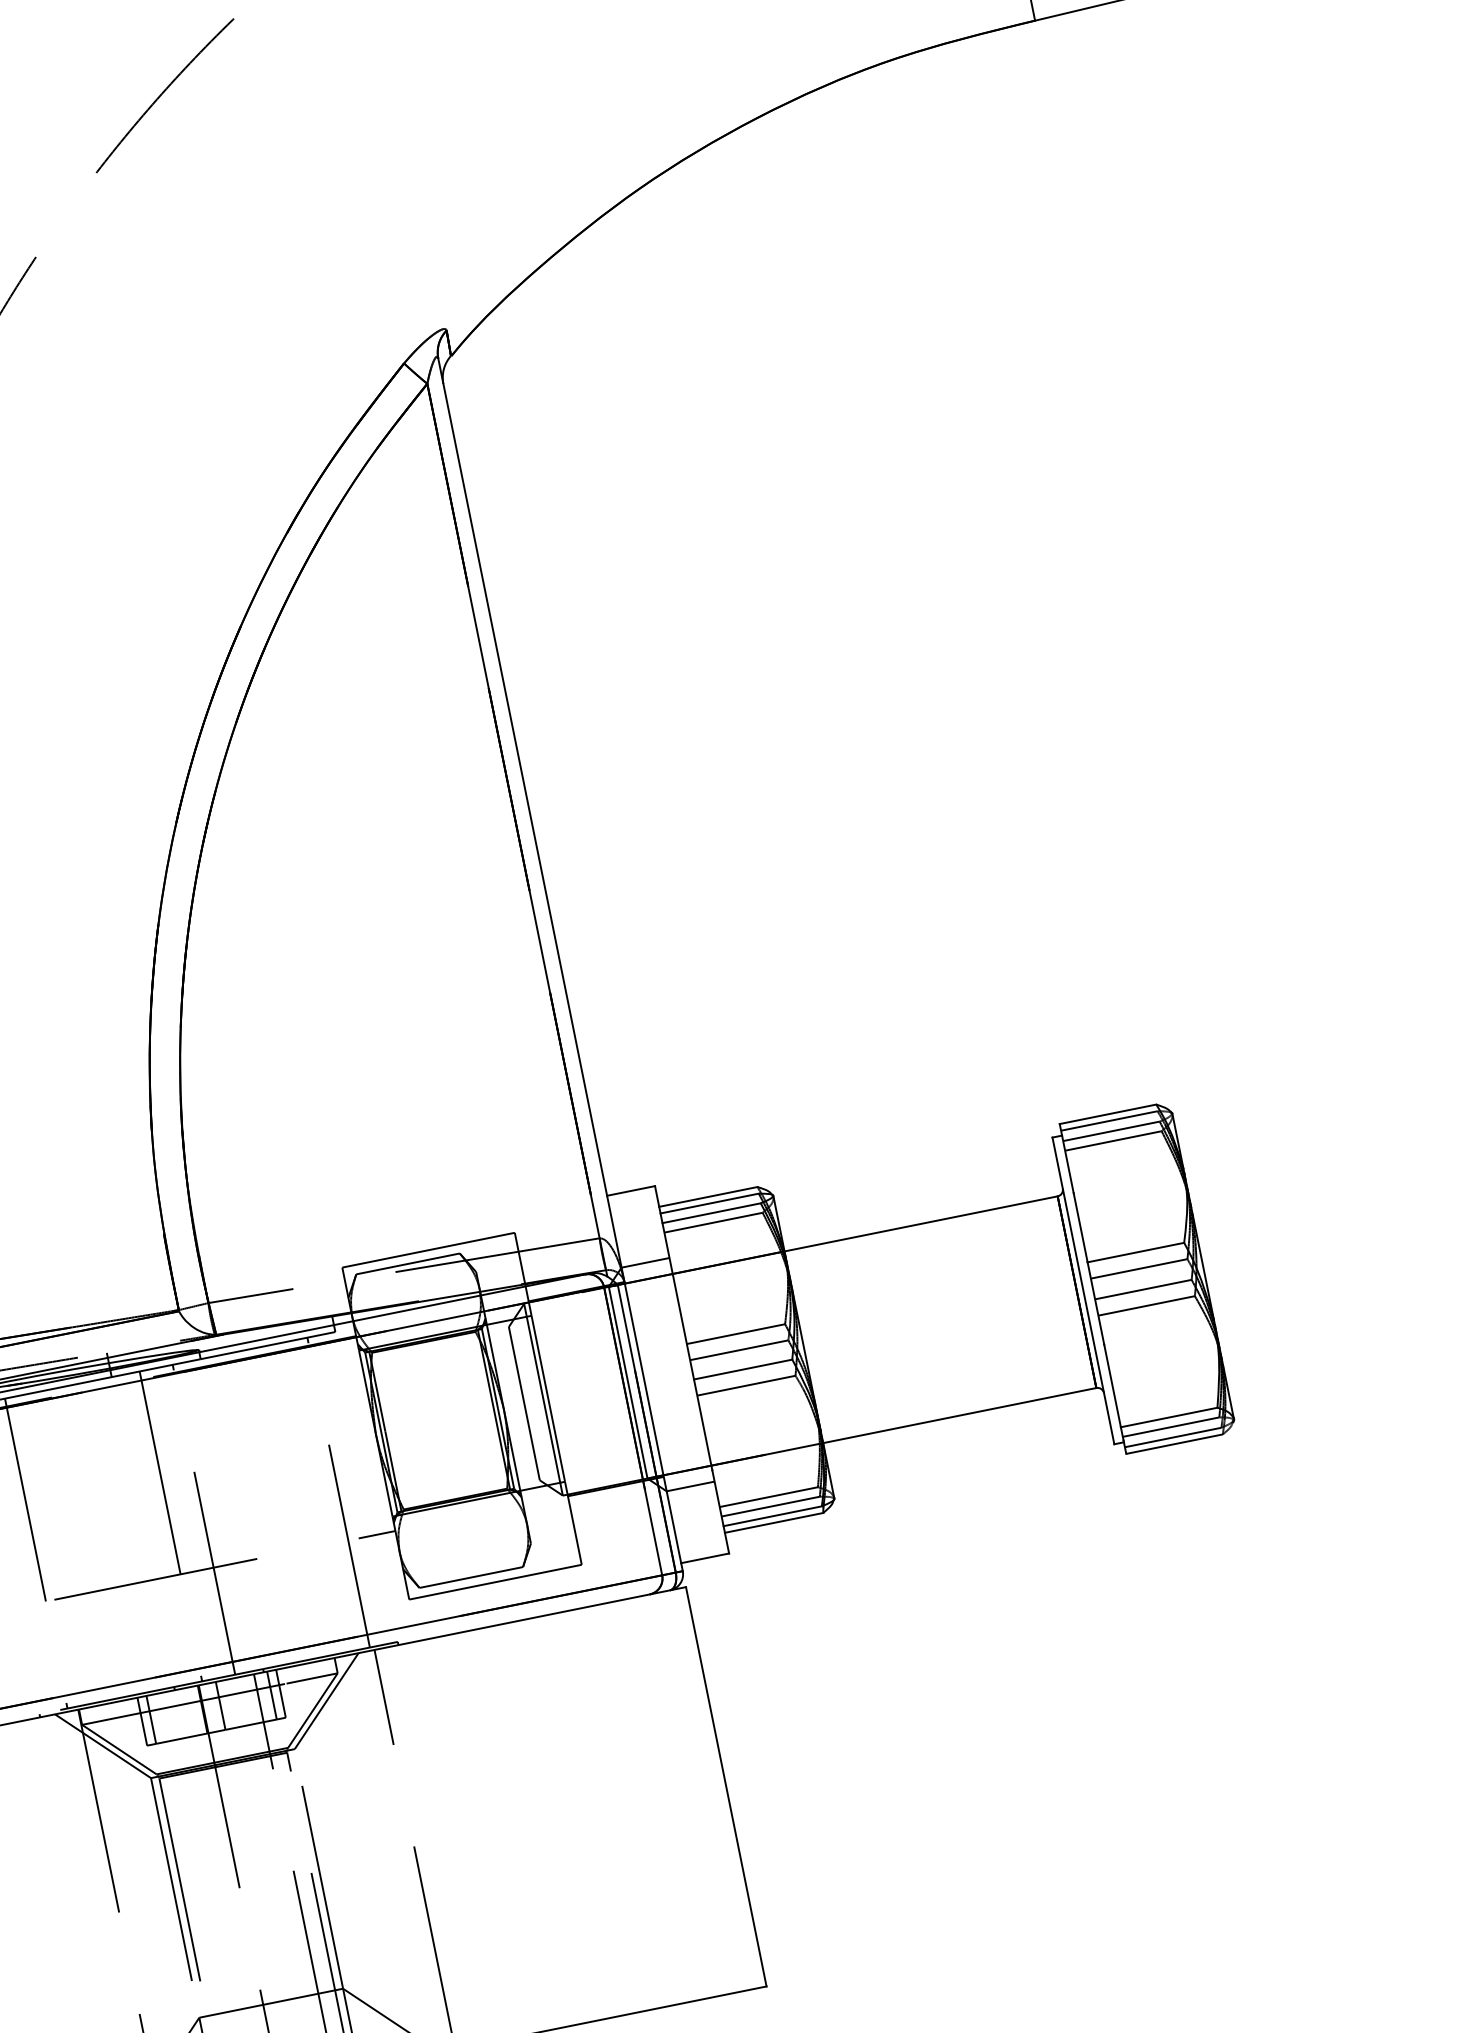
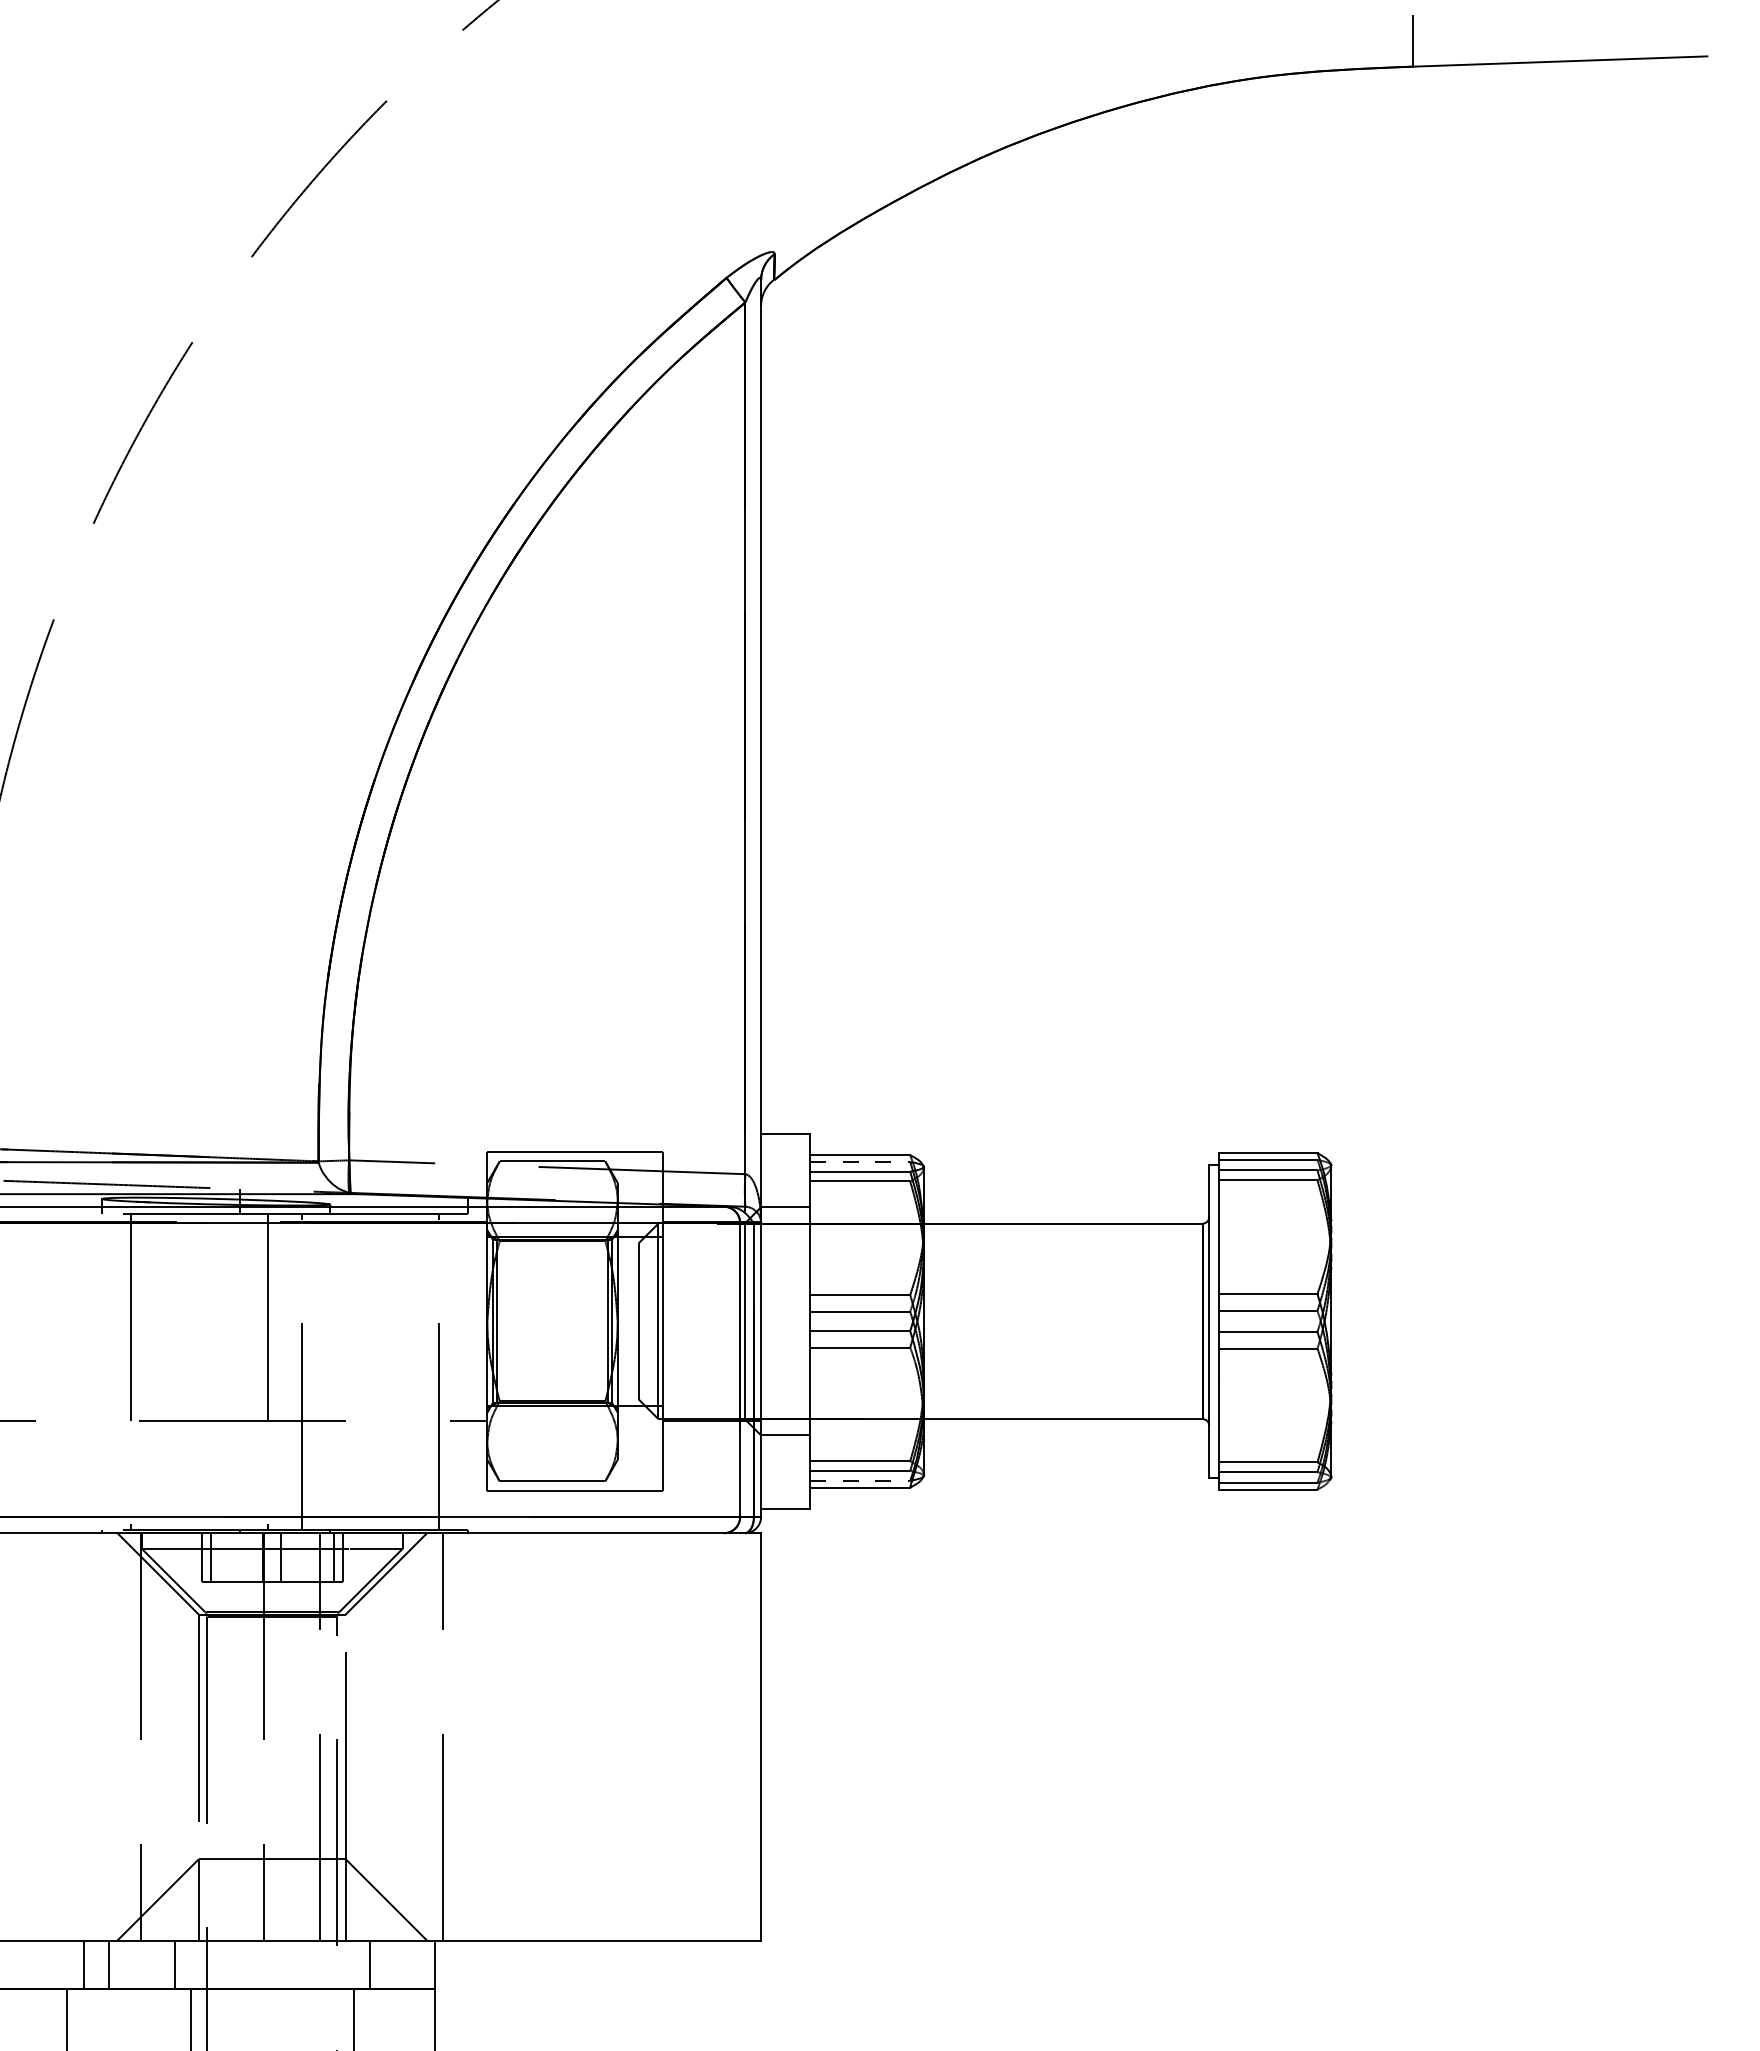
line: (709, 1203) -> (860, 1161), solid -> dashed
line: (773, 1515) -> (860, 1480), solid -> dashed

